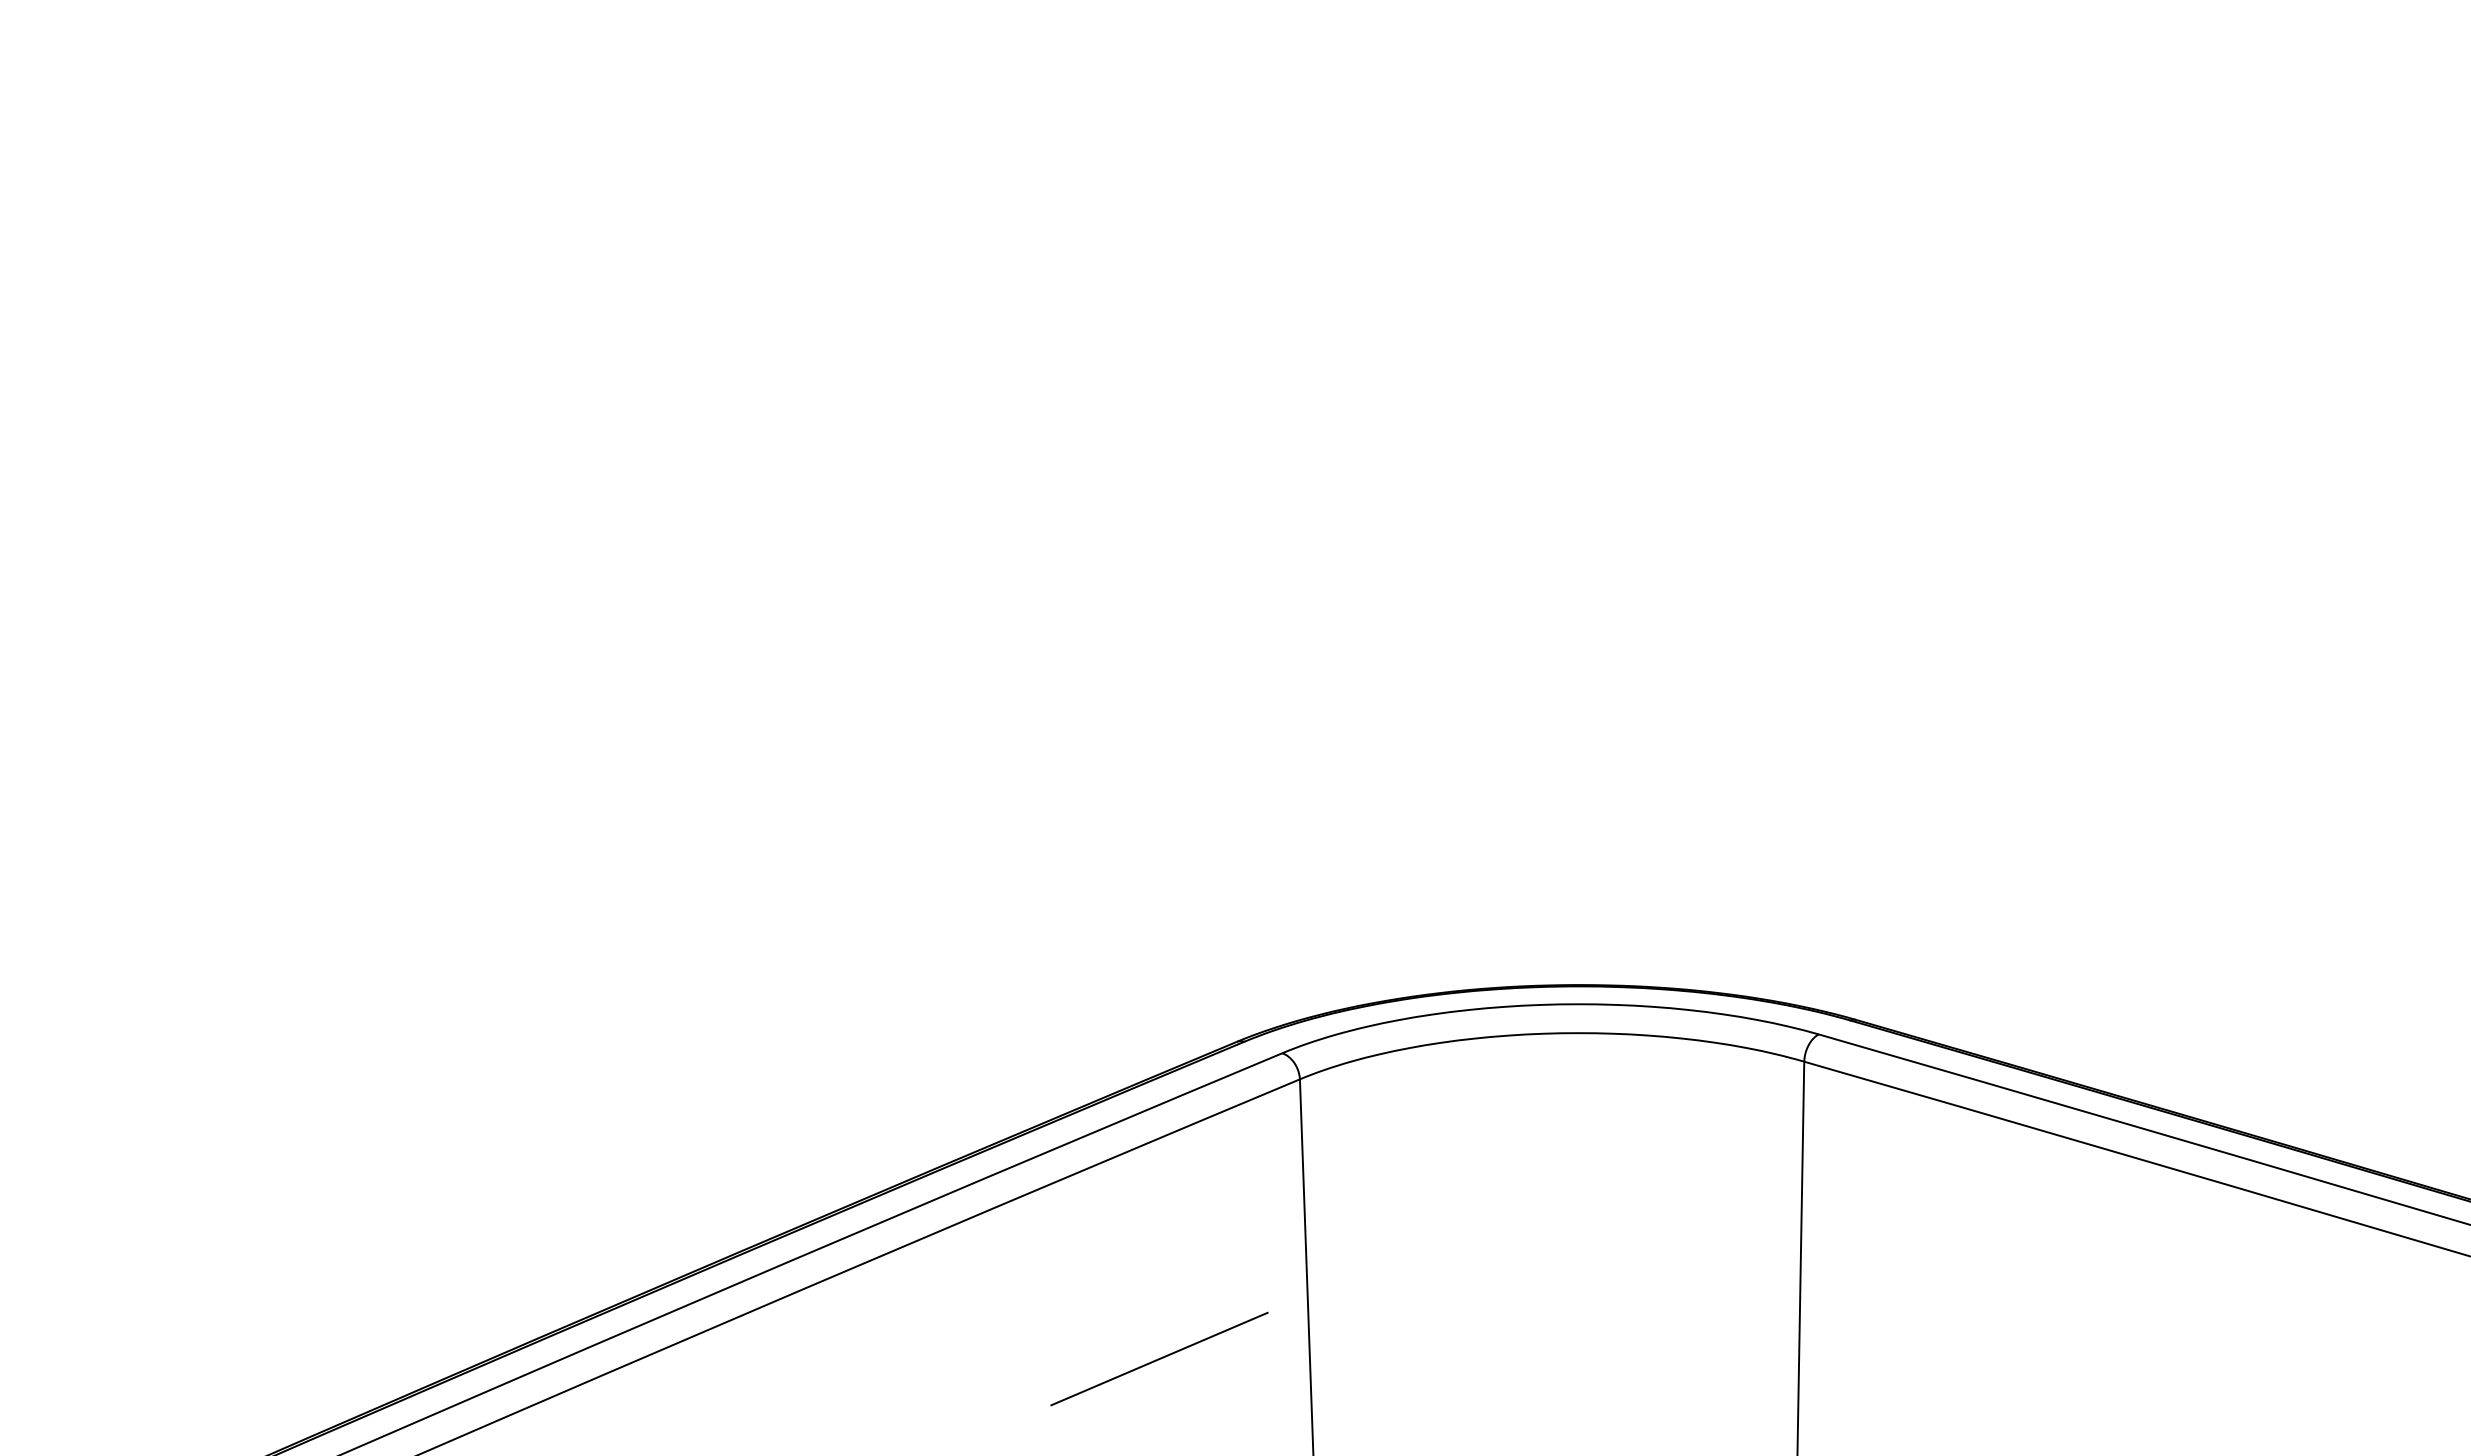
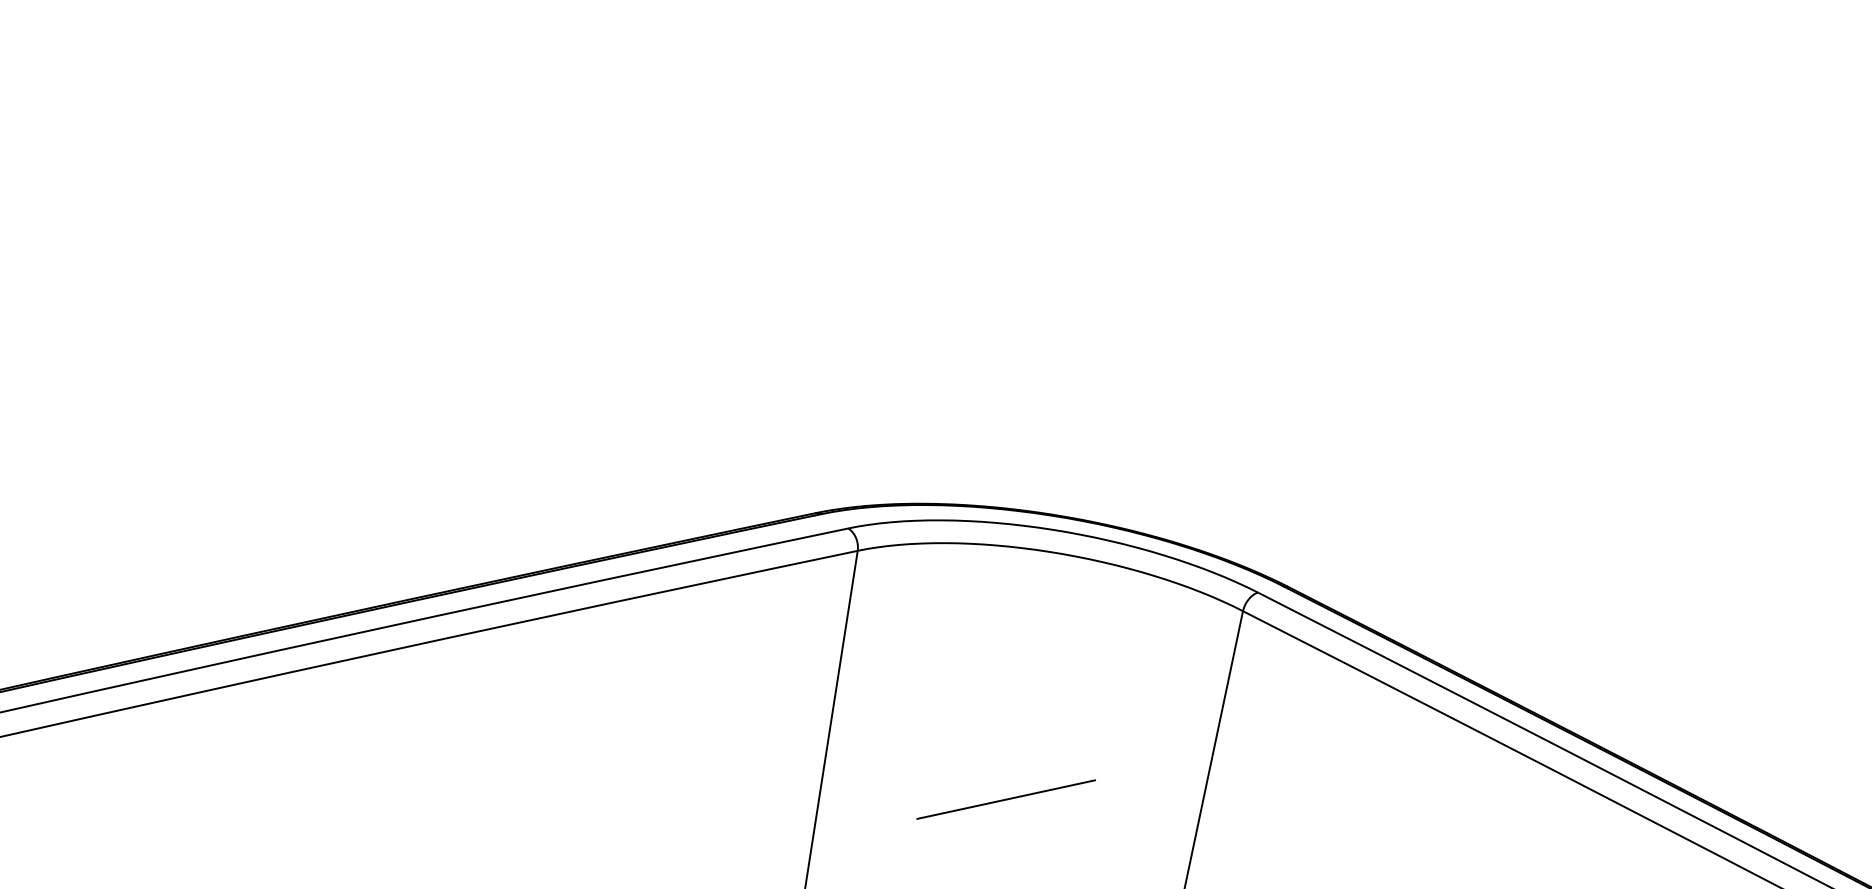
line: (1159, 1358) -> (1006, 799), moved

